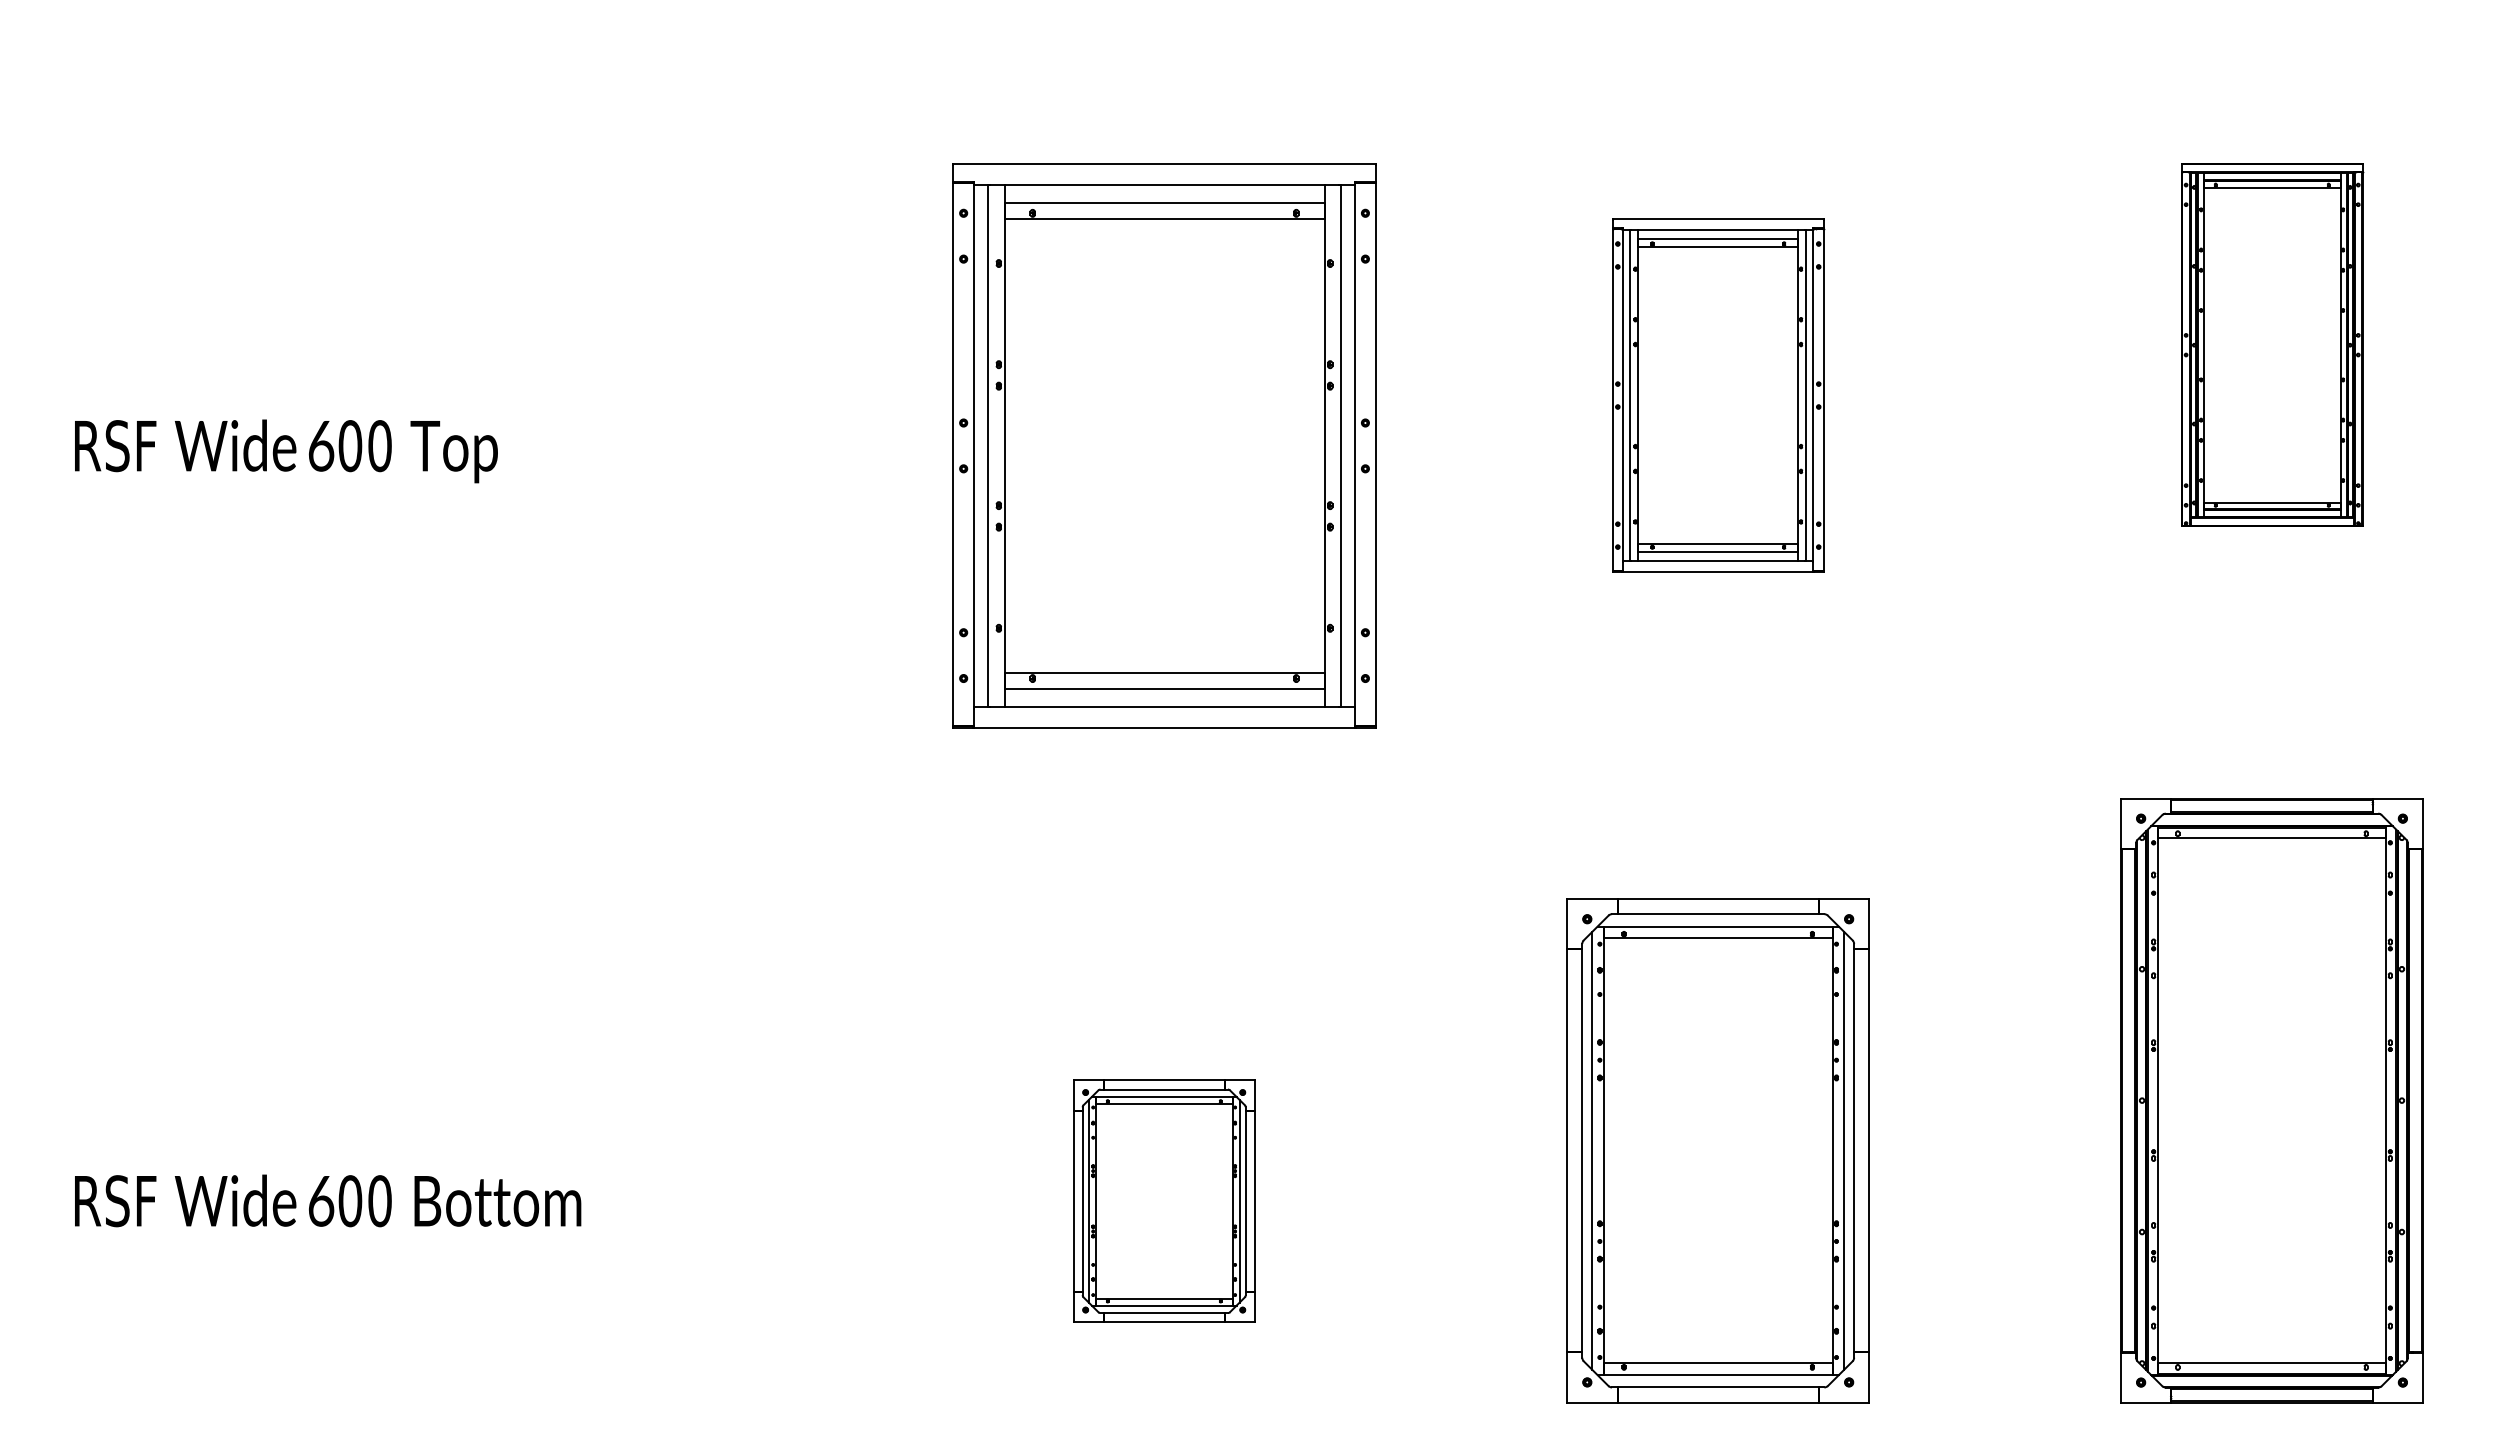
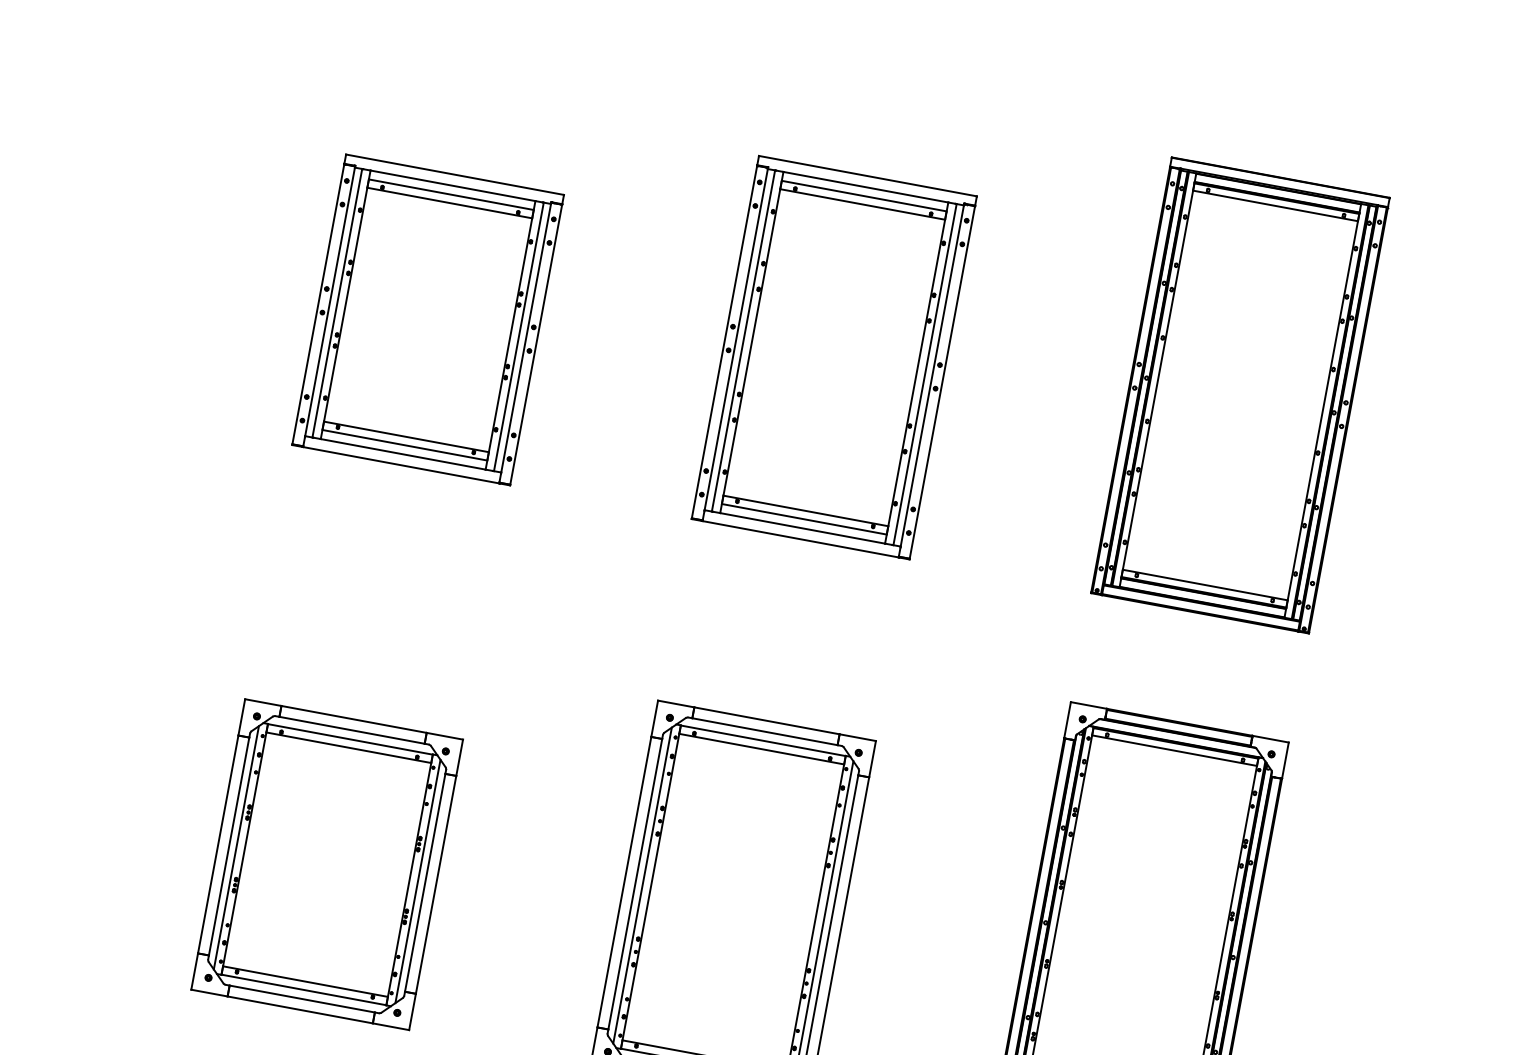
part: (2272, 344) -> (1240, 394), size x1.67
part: (1718, 395) -> (834, 357), size x1.43
part: (1163, 445) -> (427, 319), size x0.71
part: (1163, 1201) -> (326, 864), size x1.67

